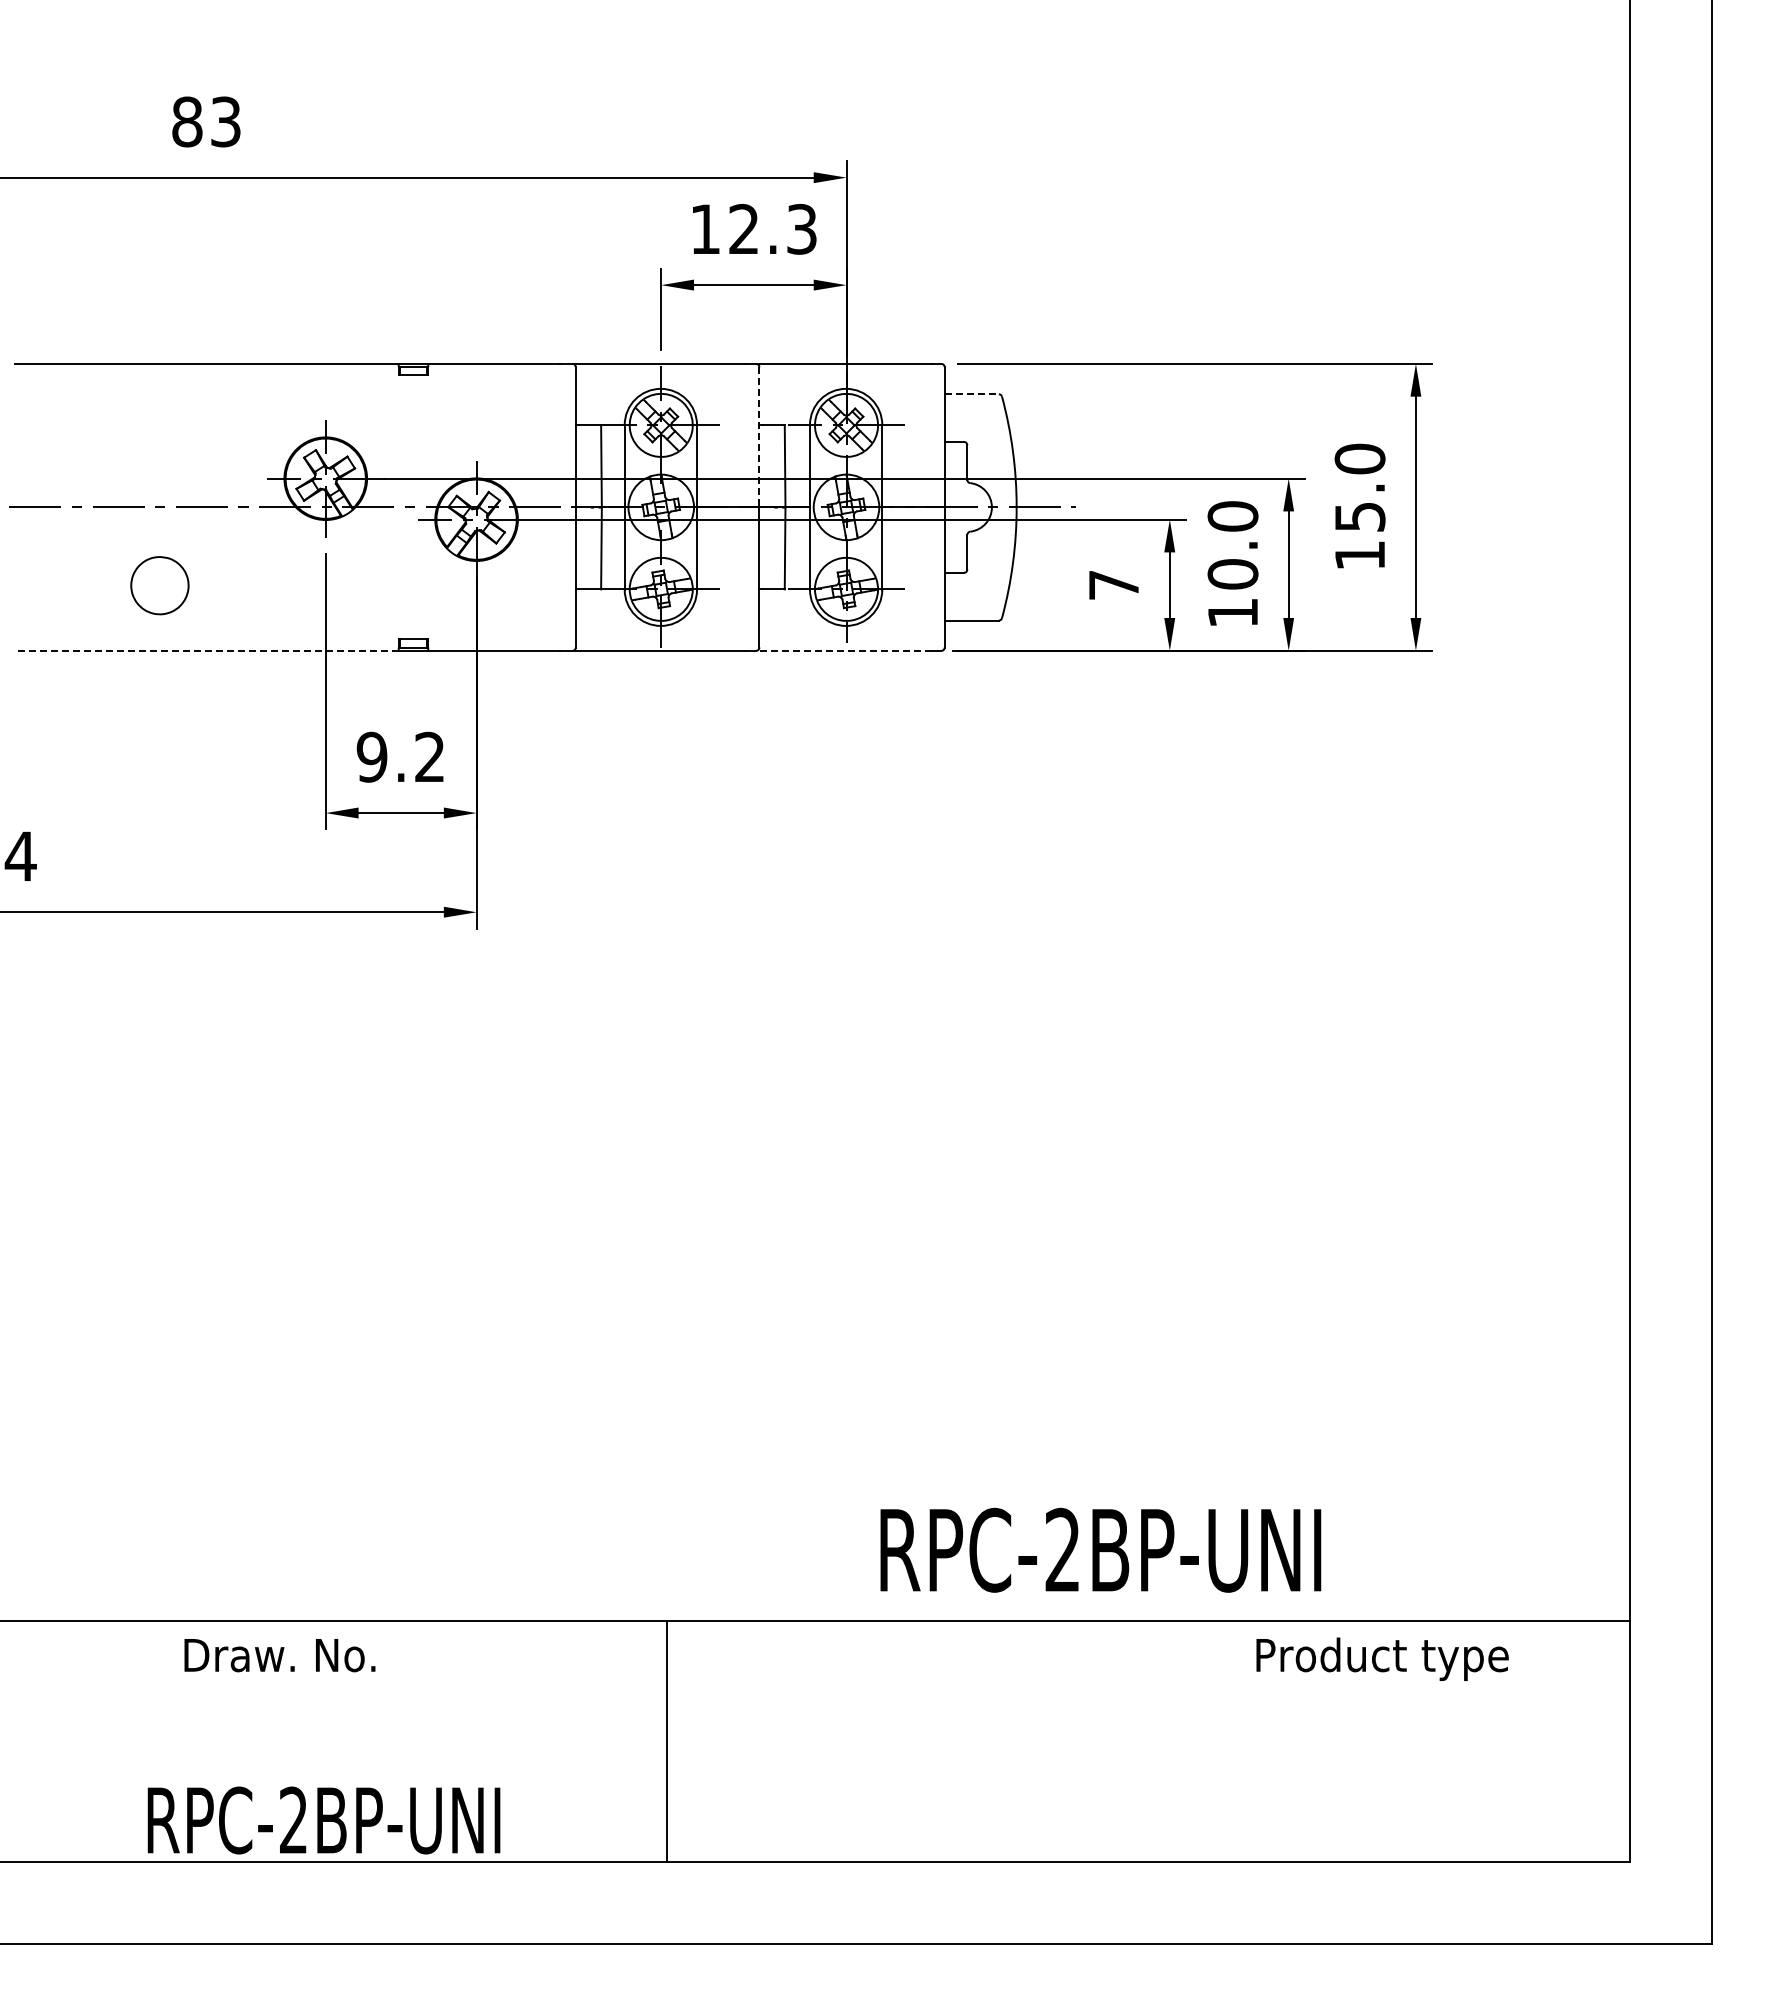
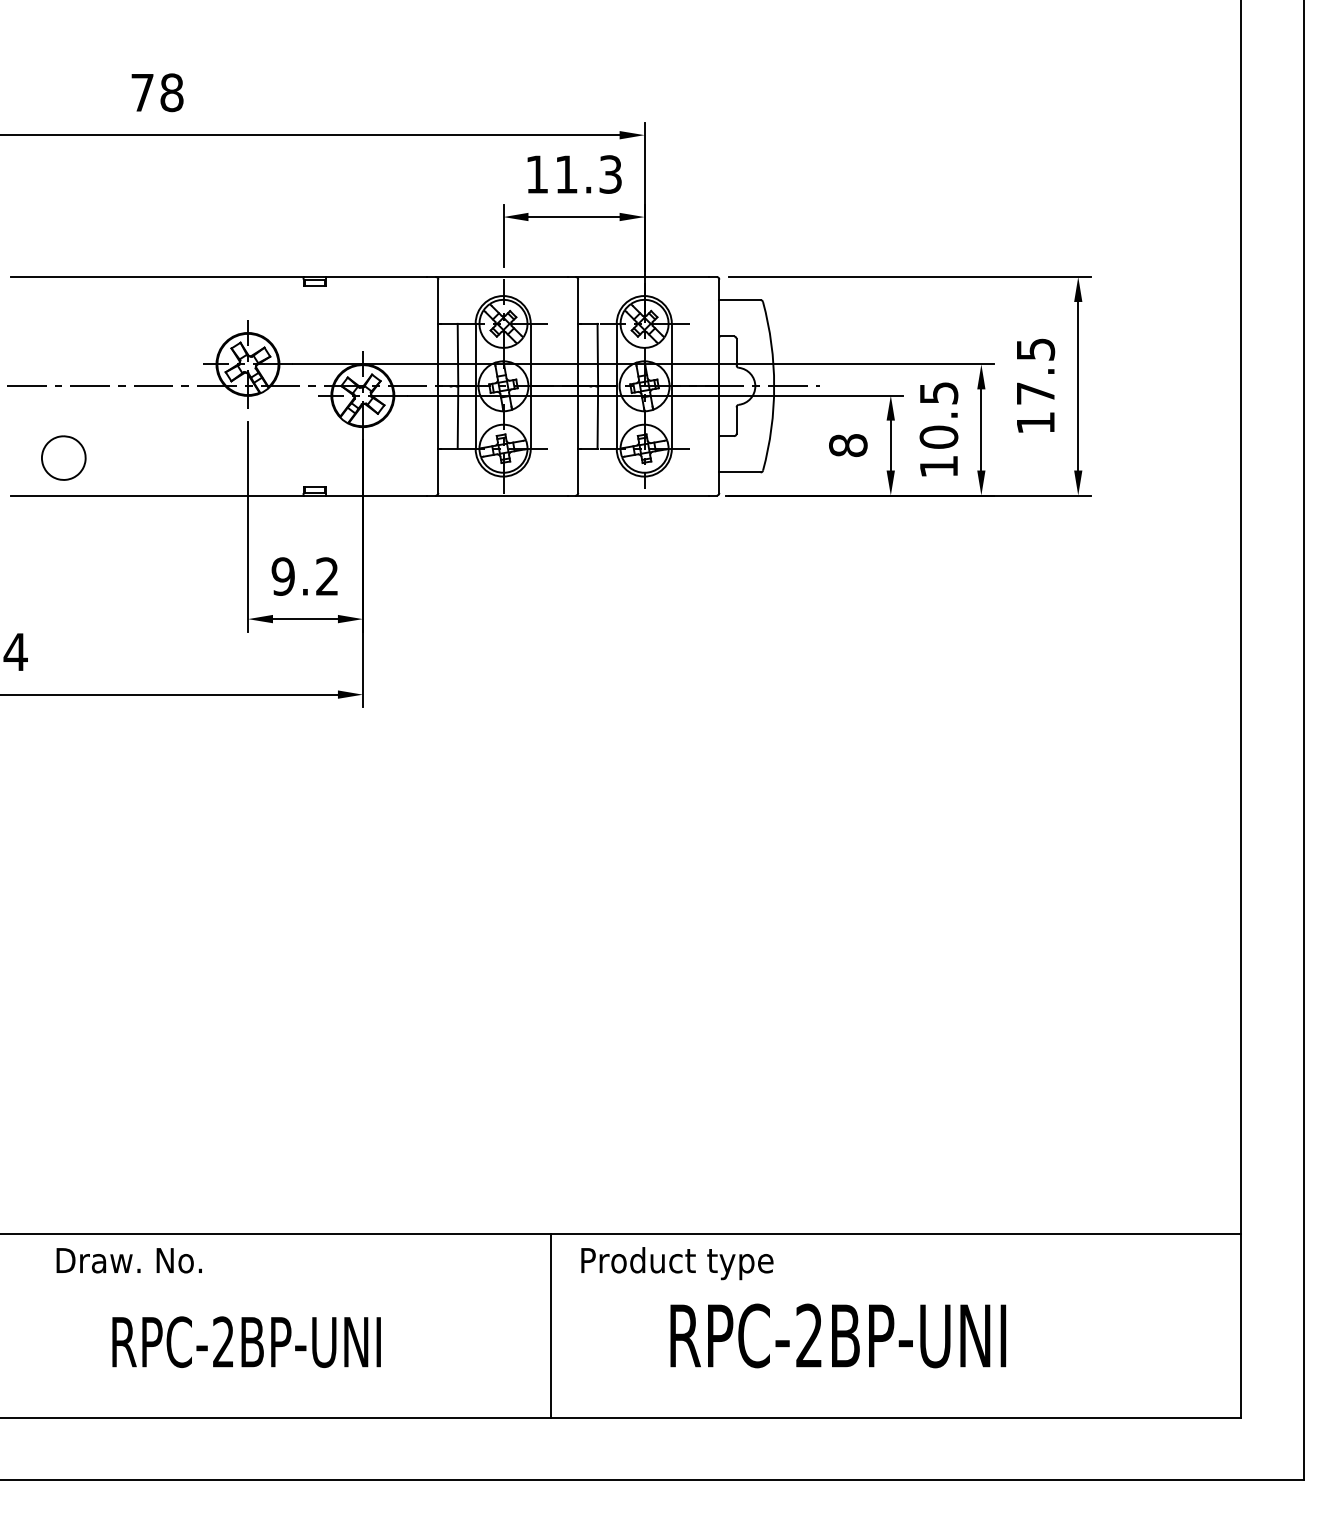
text: (206, 121) -> (157, 92), 83 -> 78
text: (743, 228) -> (566, 173), 12.3 -> 11.3
line: (972, 394) -> (740, 300), dashed -> solid
line: (759, 437) -> (578, 333), dashed -> solid
text: (1359, 487) -> (1035, 371), 15.0 -> 17.5
text: (1232, 516) -> (938, 393), 10.0 -> 10.5
part: (159, 585) -> (63, 457), moved
text: (1113, 585) -> (847, 445), 7 -> 8
line: (206, 650) -> (157, 495), dashed -> solid
line: (843, 650) -> (642, 495), dashed -> solid
text: (1100, 1549) -> (838, 1335), moved
text: (279, 1655) -> (128, 1260), moved
text: (1382, 1658) -> (677, 1262), moved
line: (666, 1741) -> (550, 1326), moved
text: (323, 1820) -> (246, 1342), moved

